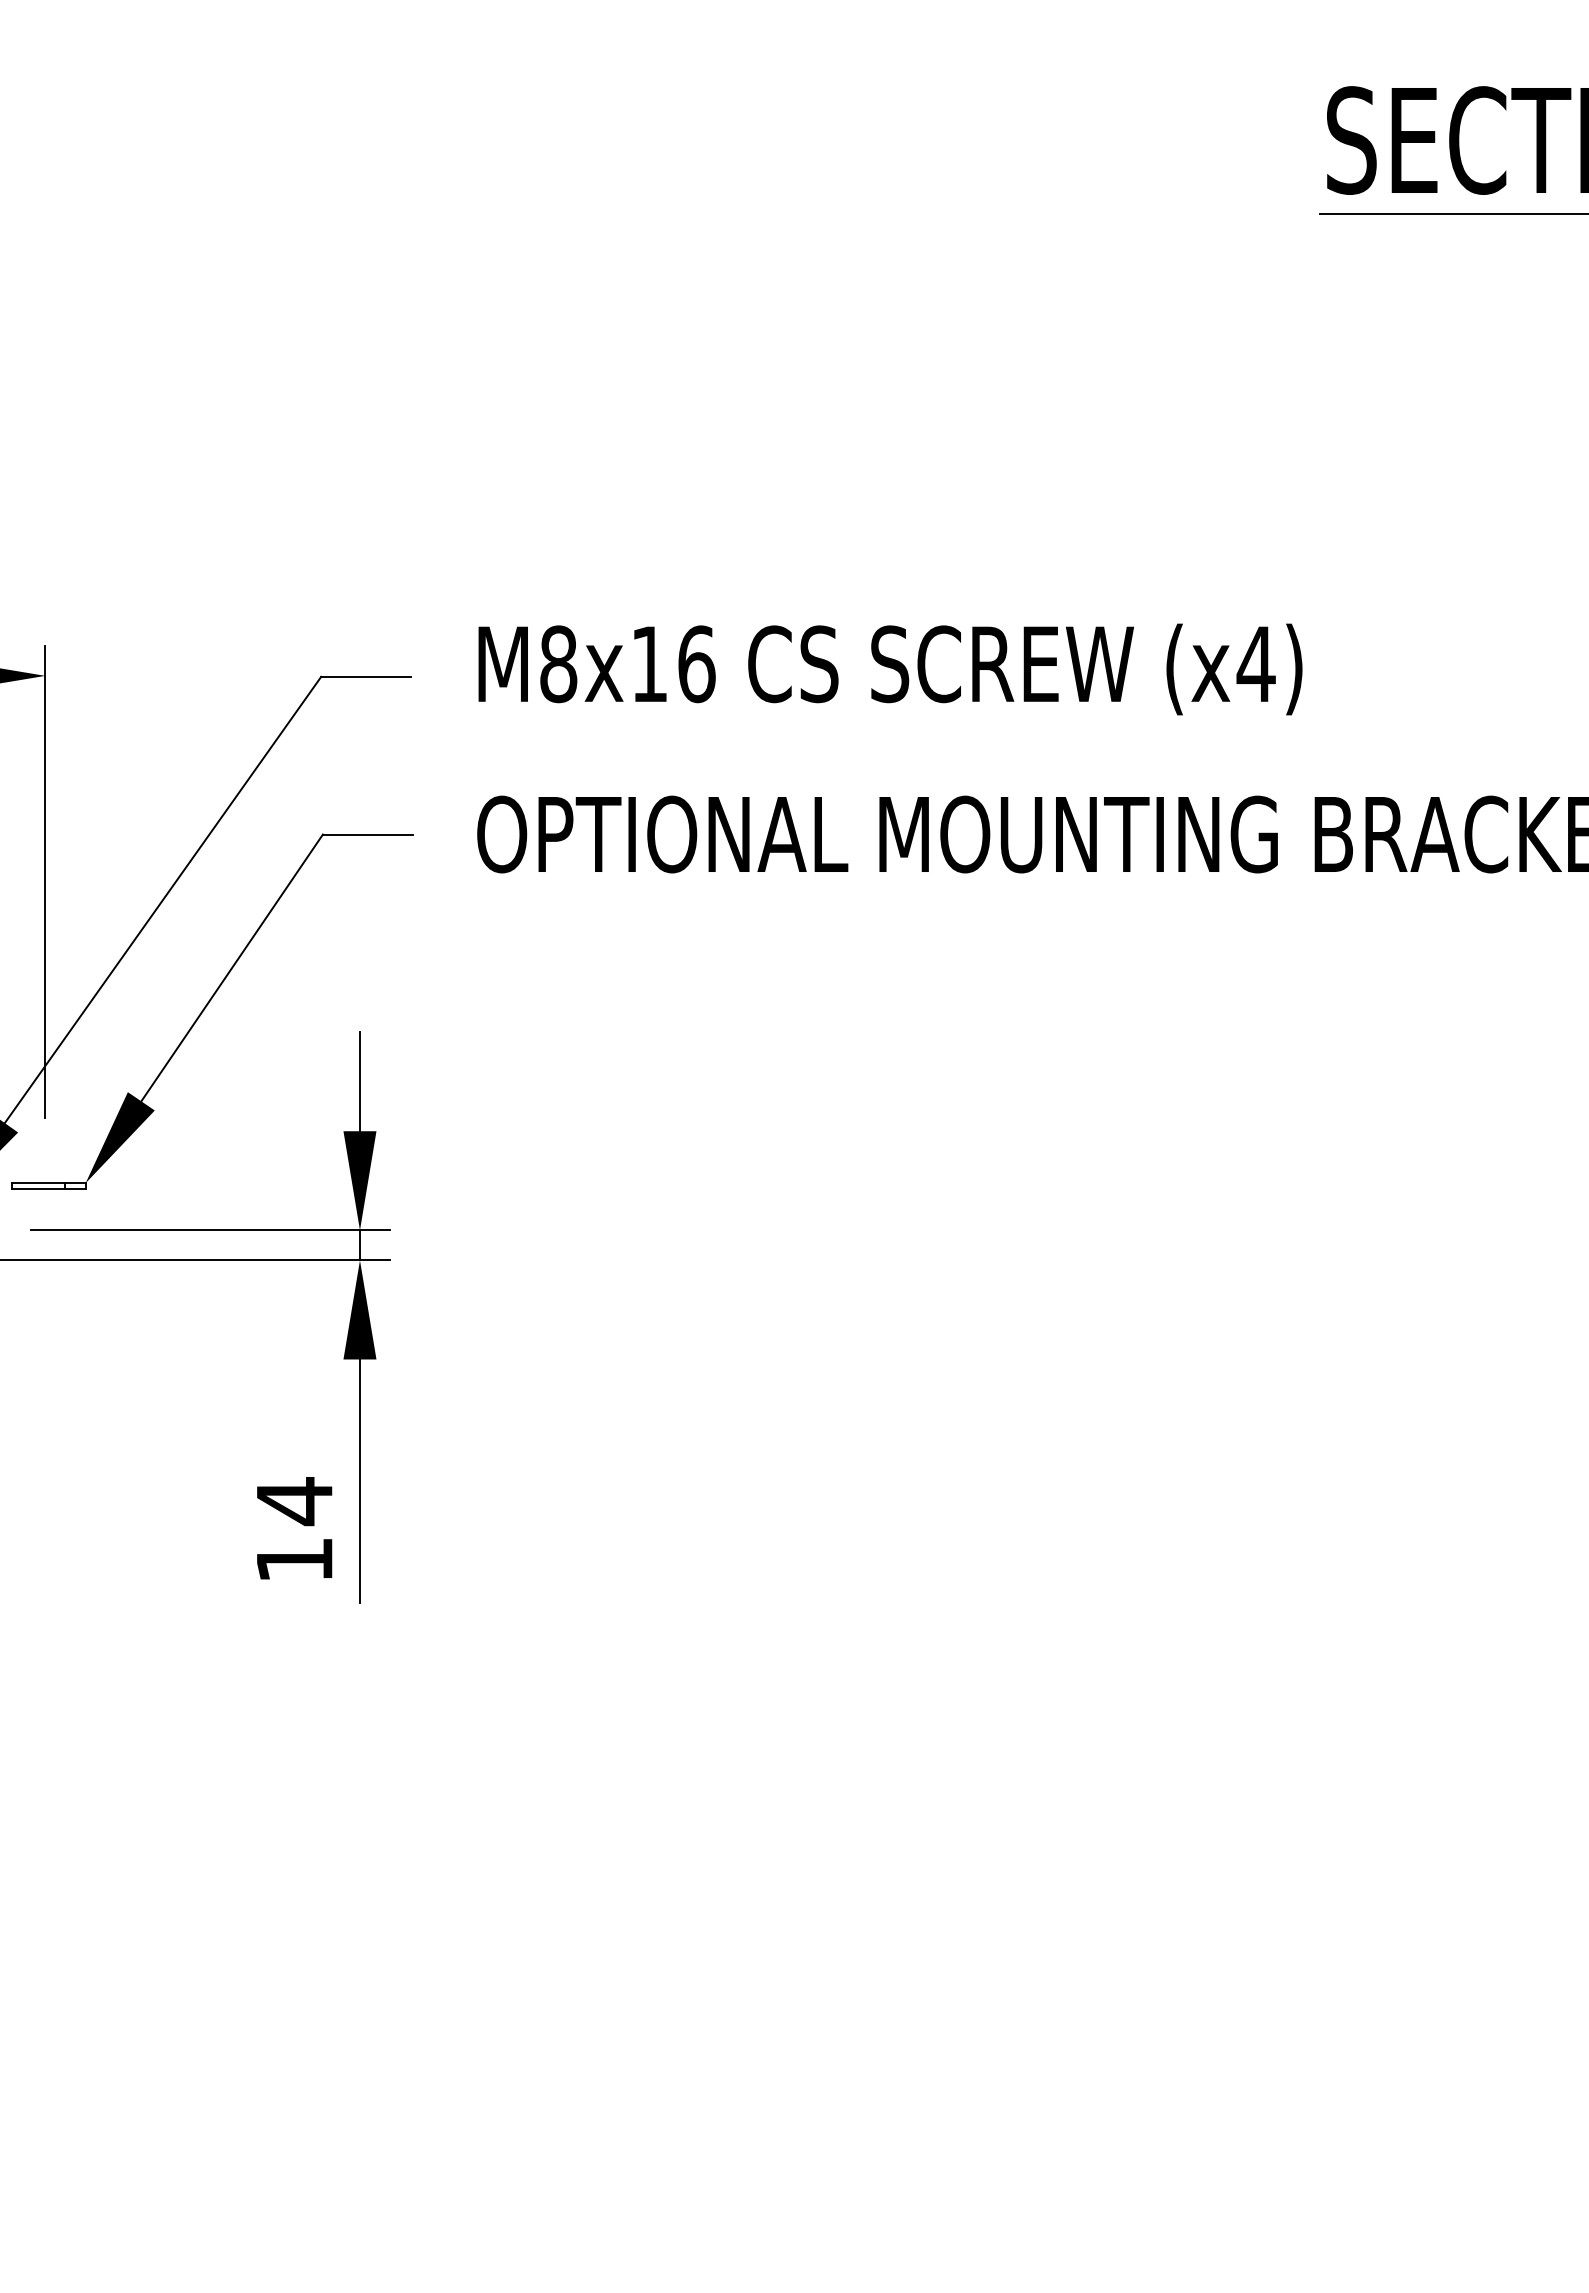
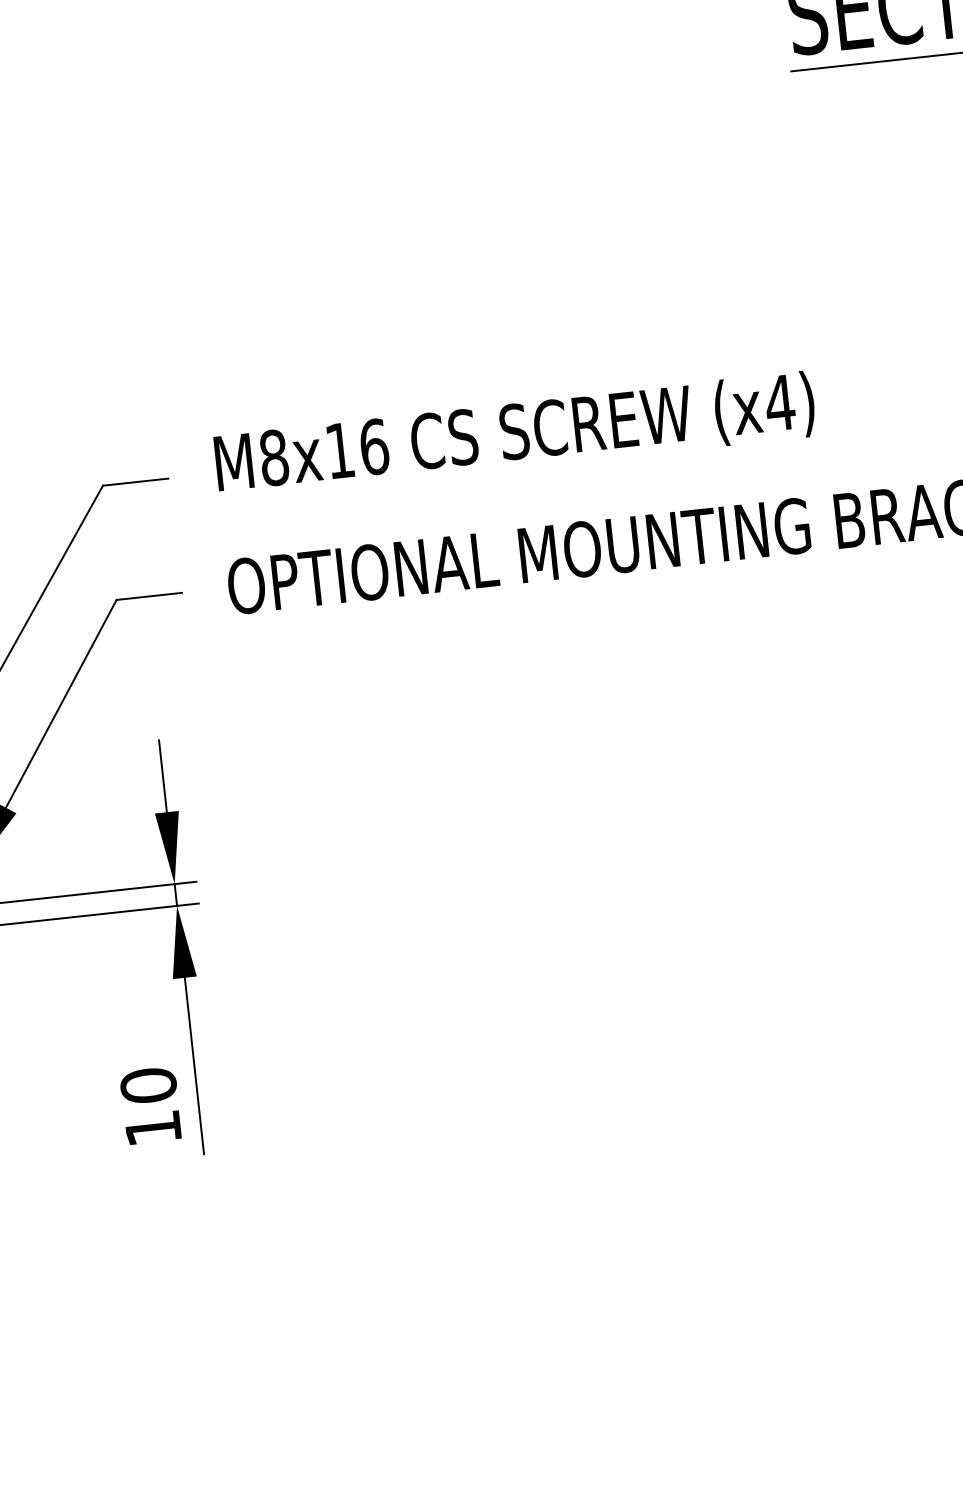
text: (294, 1501) -> (148, 1085), 14 -> 10

